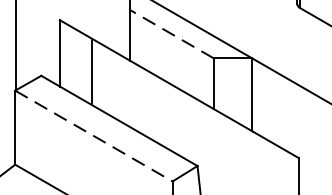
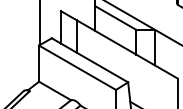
line: (171, 35) -> (115, 18), dashed -> solid
line: (93, 137) -> (77, 68), dashed -> solid

